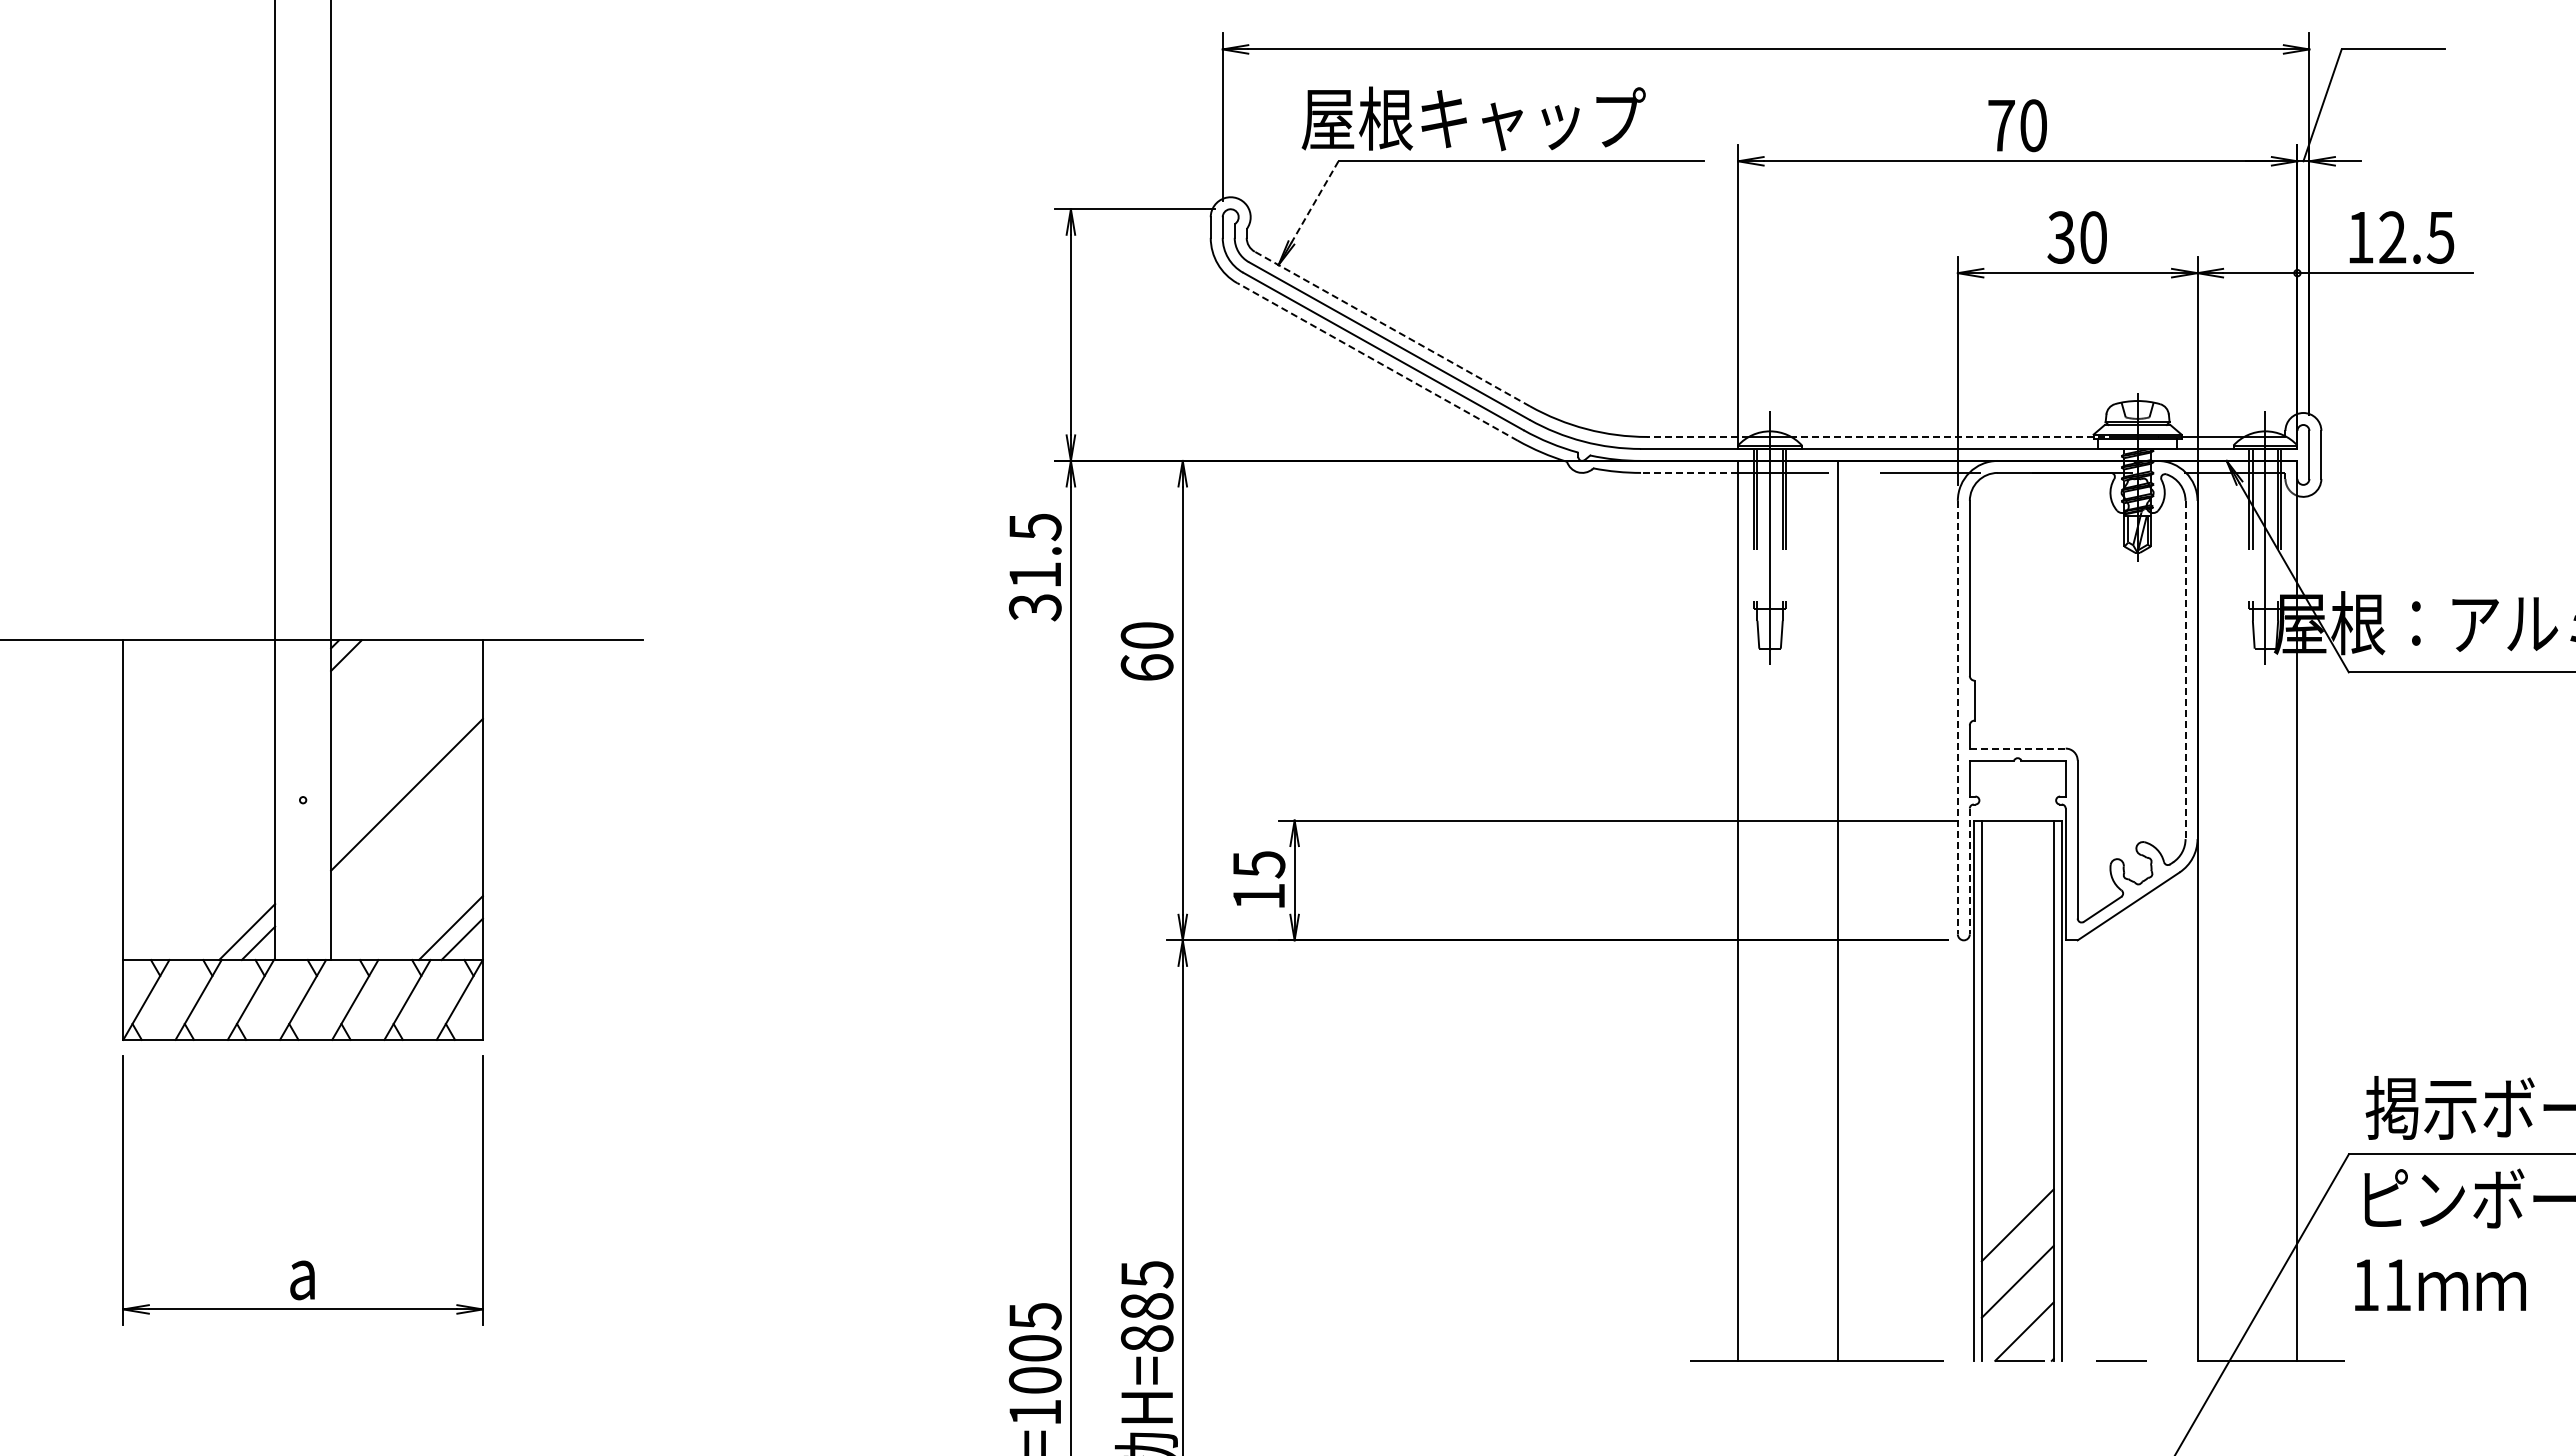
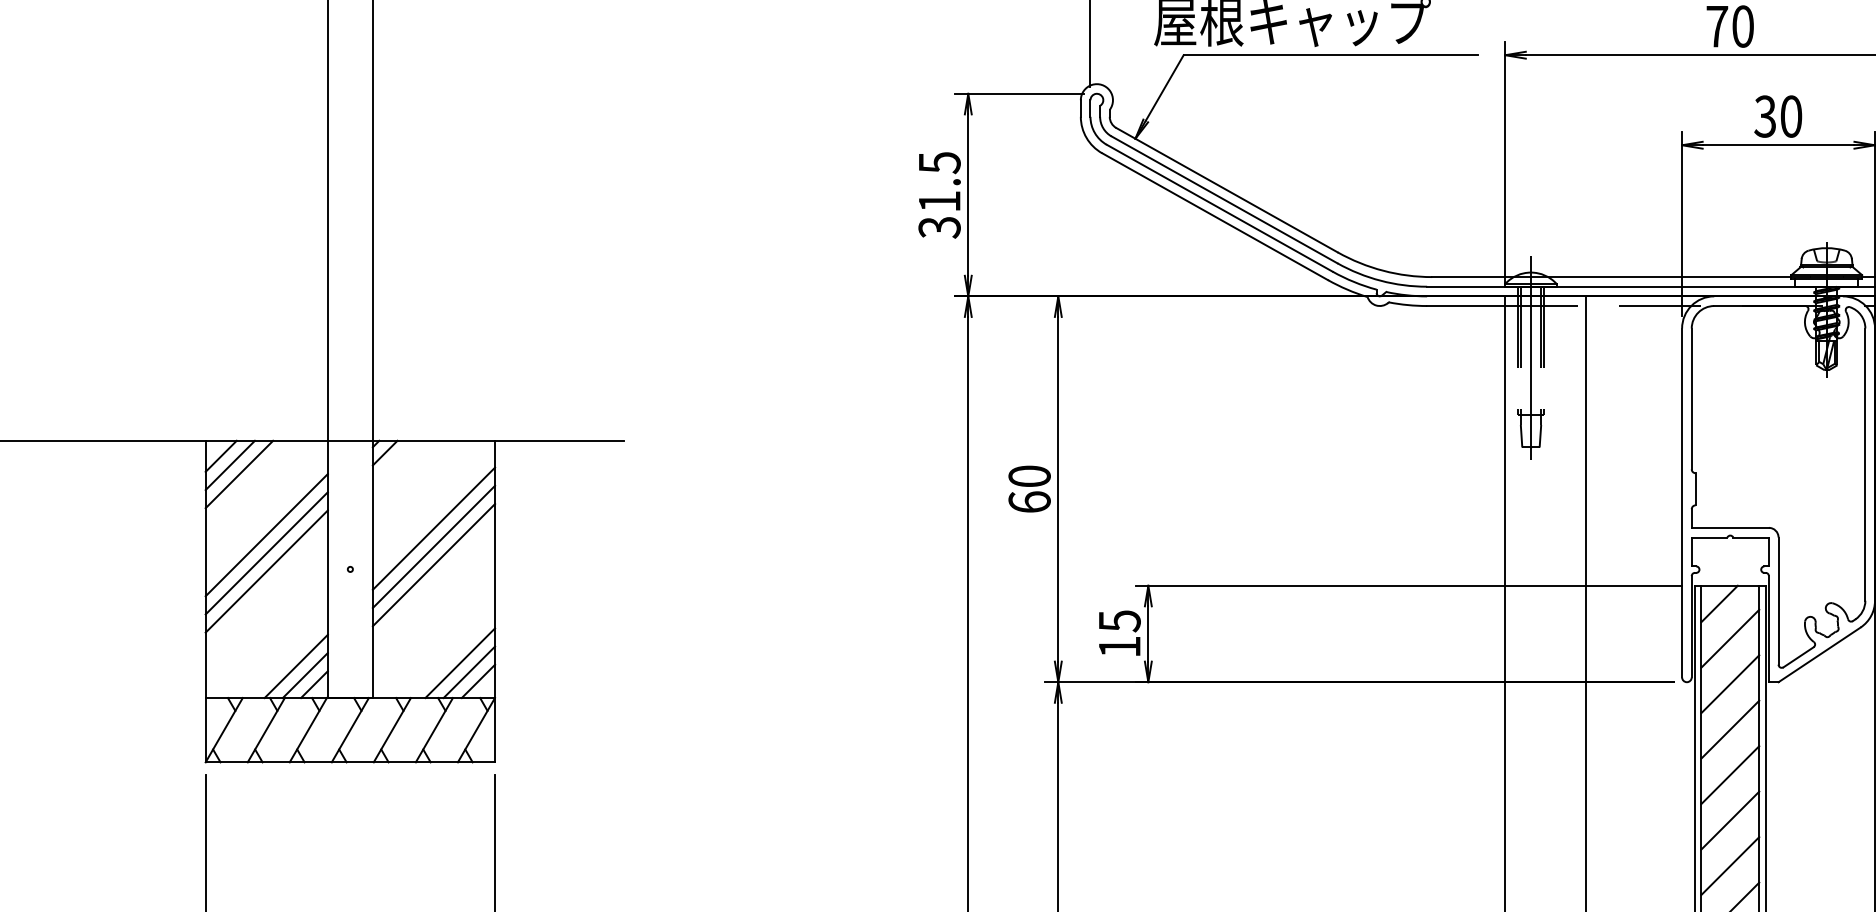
line: (1314, 202) -> (1164, 88), dashed -> solid
line: (1392, 329) -> (1227, 190), dashed -> solid
line: (1377, 361) -> (1215, 216), dashed -> solid
line: (1698, 436) -> (1473, 276), dashed -> solid
line: (1953, 436) -> (1678, 276), dashed -> solid
line: (1689, 472) -> (1466, 305), dashed -> solid
text: (1035, 567) -> (939, 195), moved
text: (1146, 651) -> (1029, 489), moved
line: (142, 659) -> (221, 456), added
line: (153, 670) -> (229, 465), added
line: (2185, 670) -> (1865, 465), dashed -> solid
line: (165, 682) -> (239, 474), added
line: (1957, 717) -> (1681, 502), dashed -> solid
line: (2017, 748) -> (1730, 527), dashed -> solid
line: (406, 749) -> (433, 528), added
line: (199, 757) -> (266, 535), added
line: (406, 772) -> (433, 547), added
line: (199, 780) -> (266, 553), added
line: (199, 802) -> (266, 571), added
line: (2004, 842) -> (1719, 603), added
line: (1969, 871) -> (1691, 626), dashed -> solid
line: (2017, 886) -> (1730, 638), added
line: (439, 916) -> (460, 663), added
line: (235, 920) -> (295, 666), added
line: (2017, 942) -> (1730, 683), added
line: (2017, 999) -> (1730, 729), added
line: (2017, 1055) -> (1730, 774), added
line: (2017, 1112) -> (1730, 820), added
line: (2017, 1168) -> (1730, 865), added

